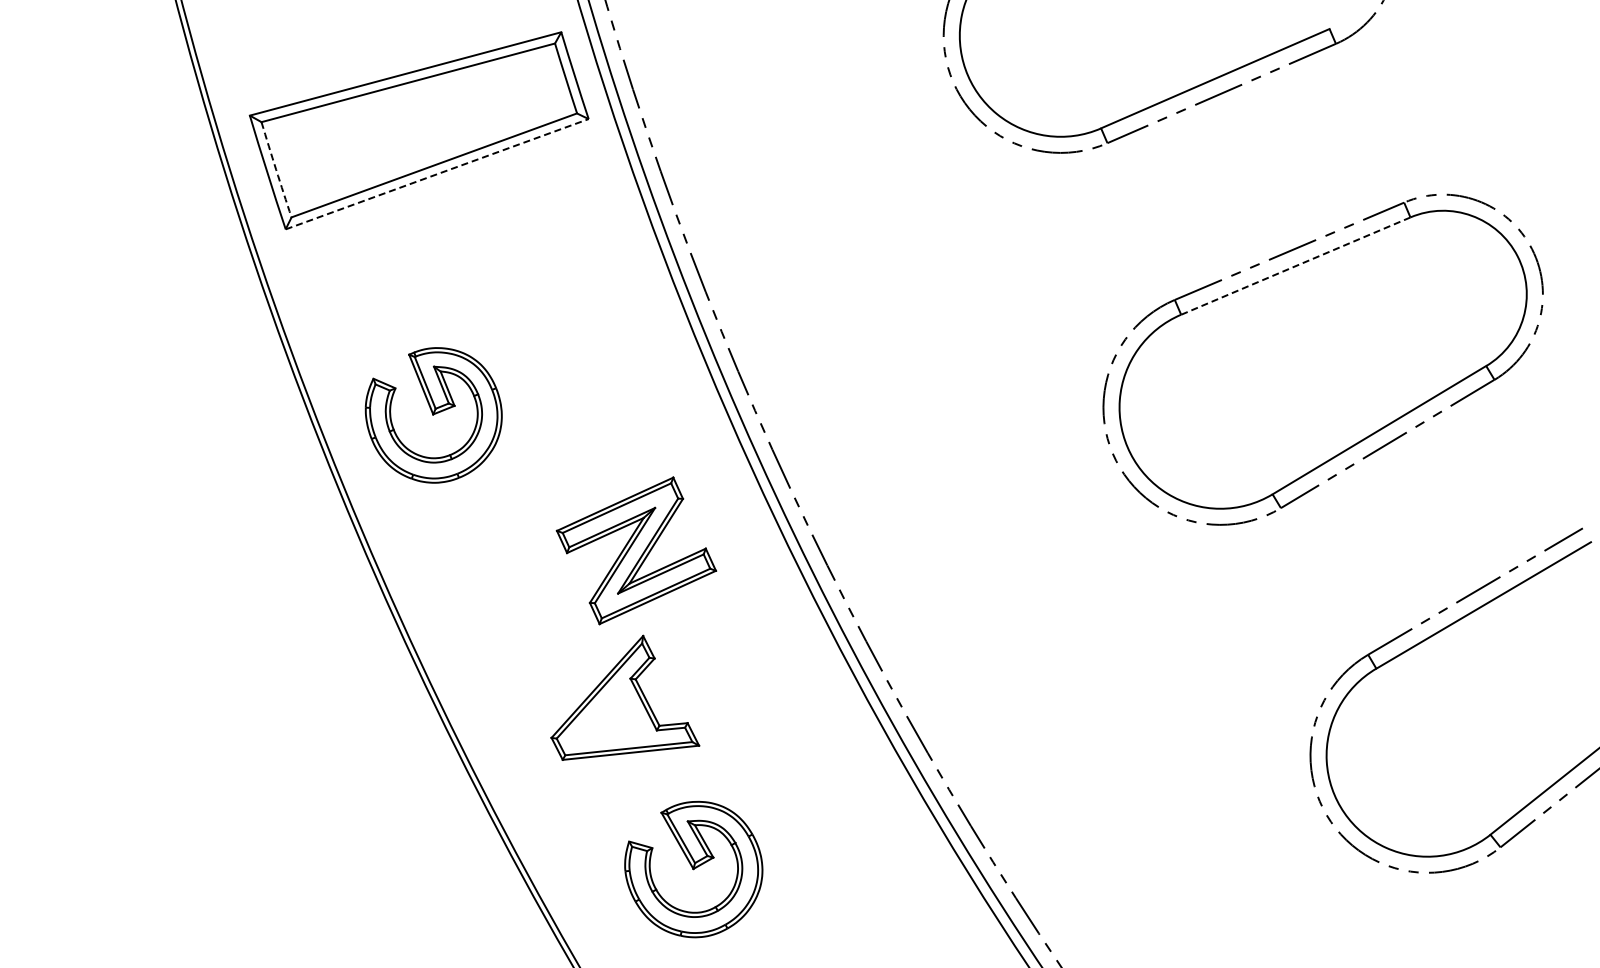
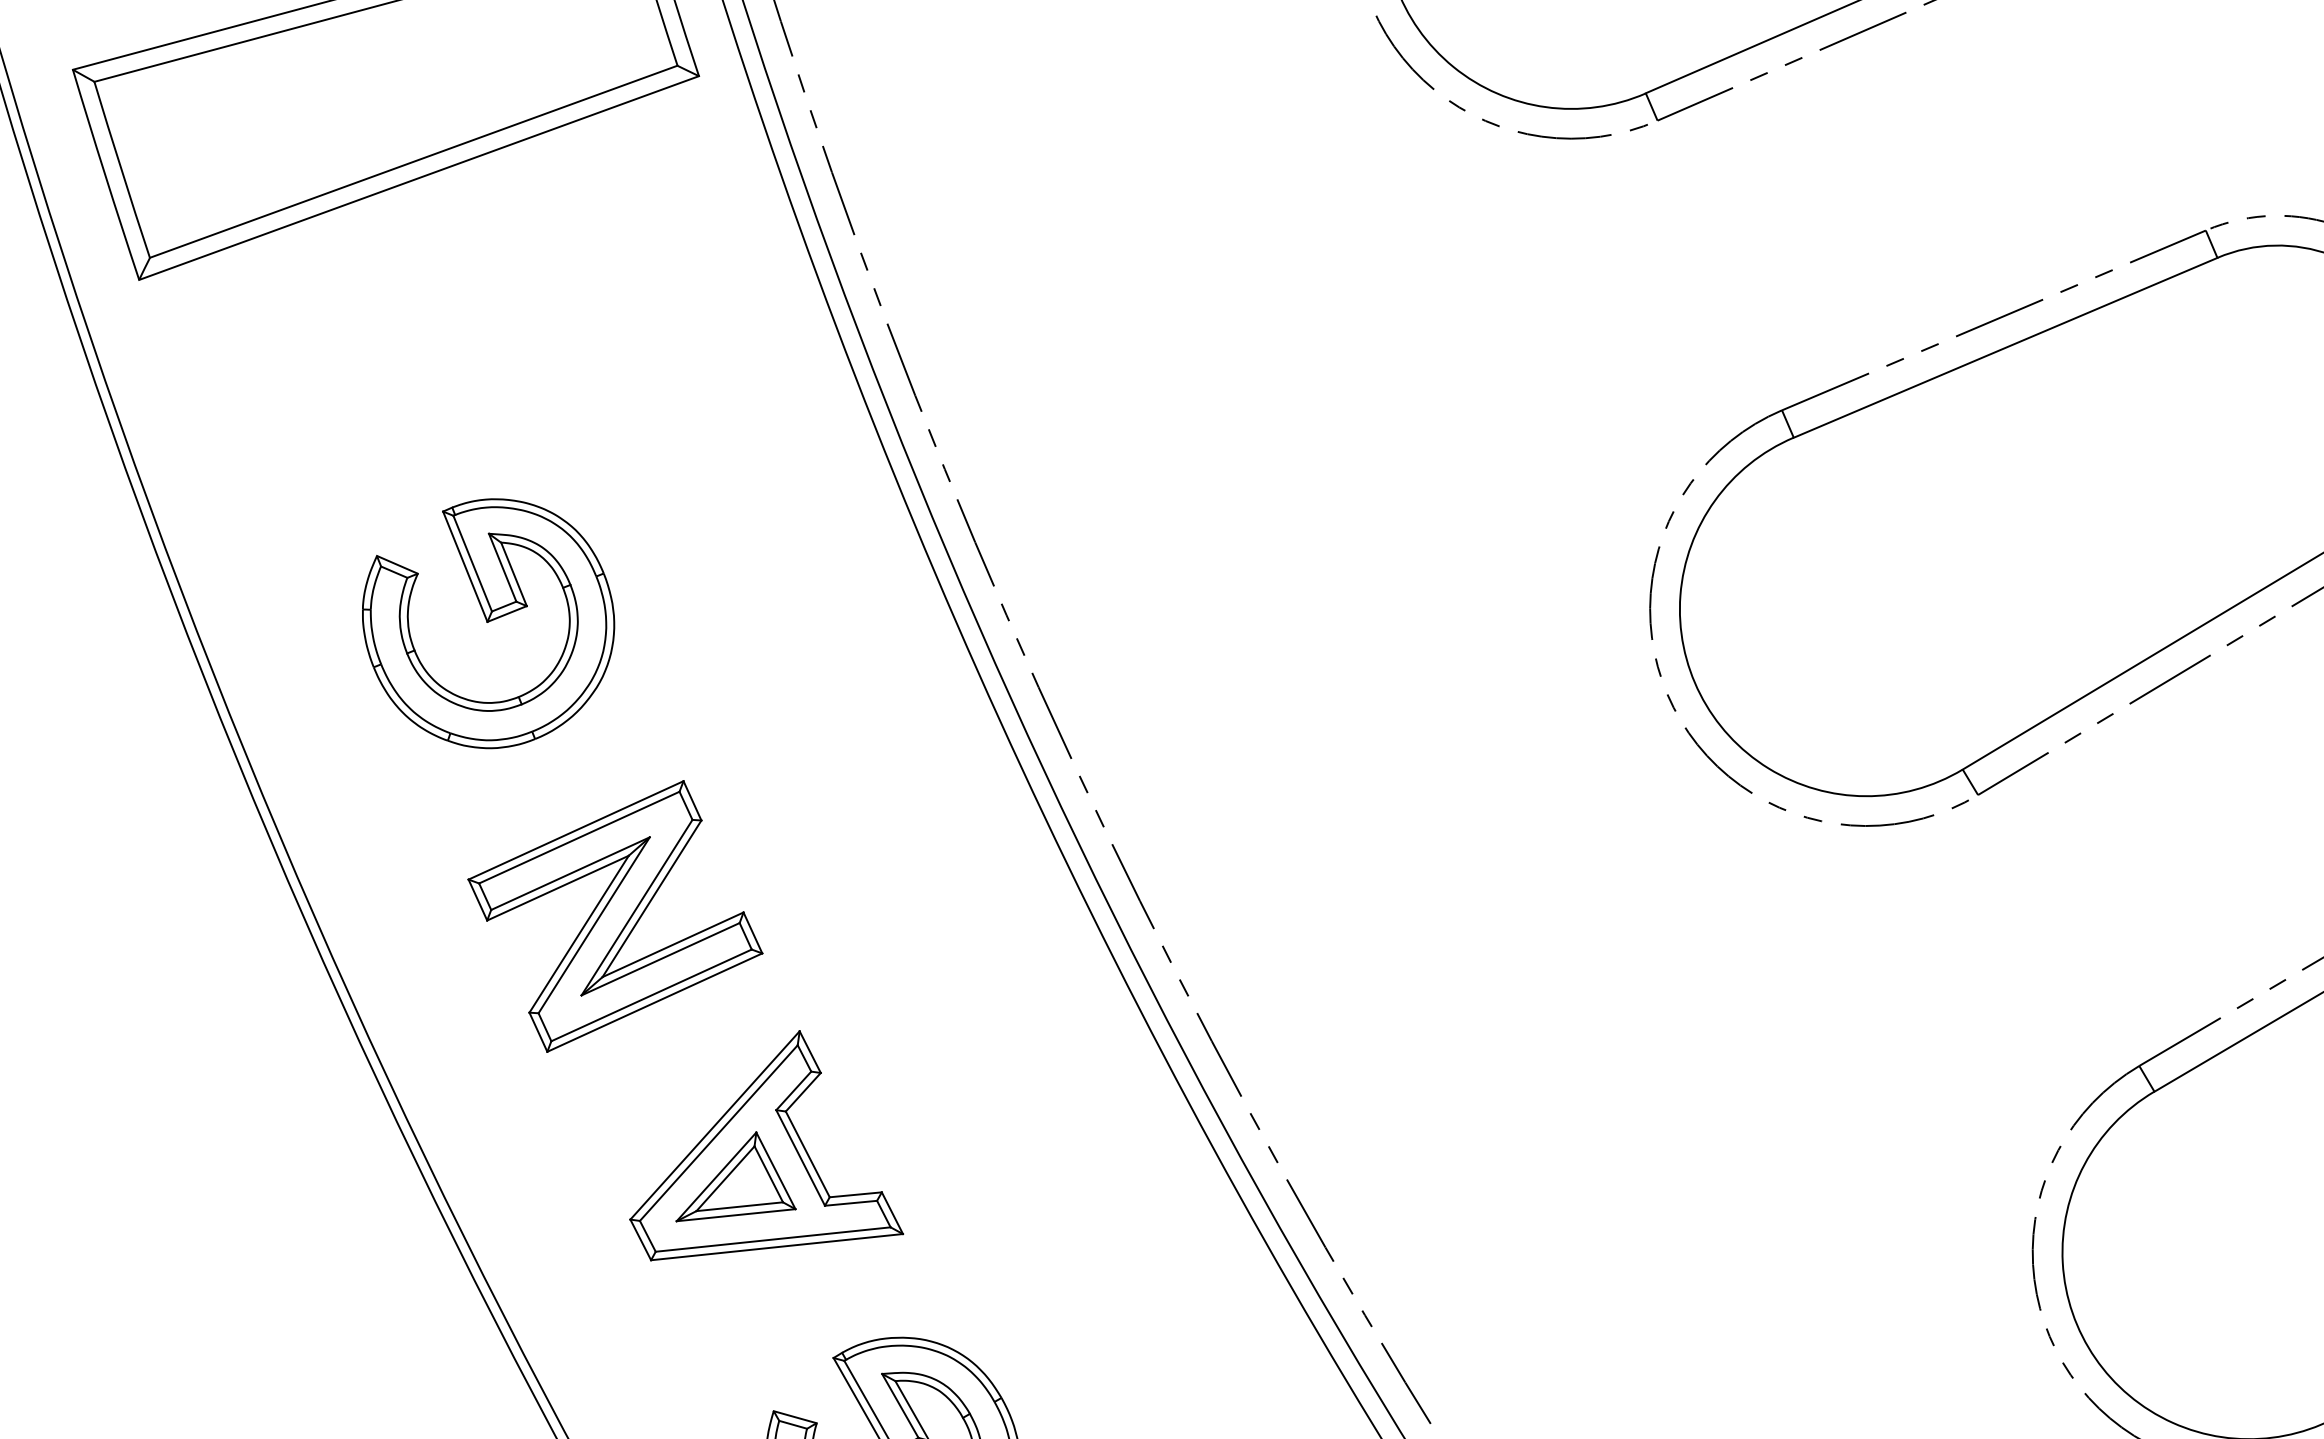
arc: (276, 169) -> (122, 169), dashed -> solid
line: (437, 174) -> (419, 178), dashed -> solid
line: (1295, 266) -> (2005, 348), dashed -> solid
part: (433, 415) -> (487, 623), moved
part: (636, 550) -> (615, 915), moved
part: (608, 714) -> (735, 1176), added

